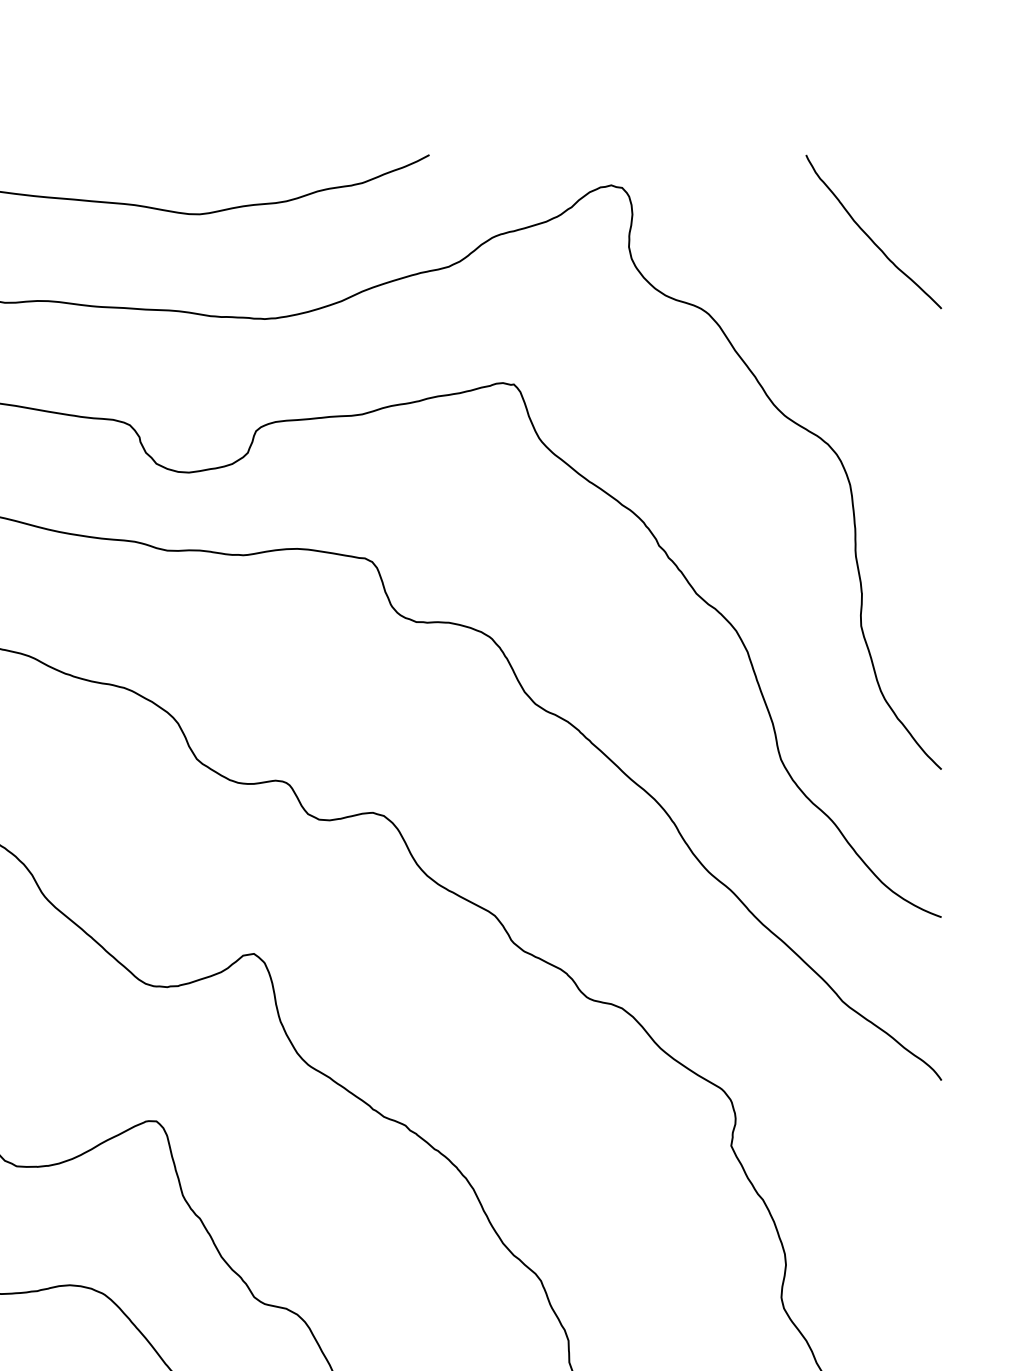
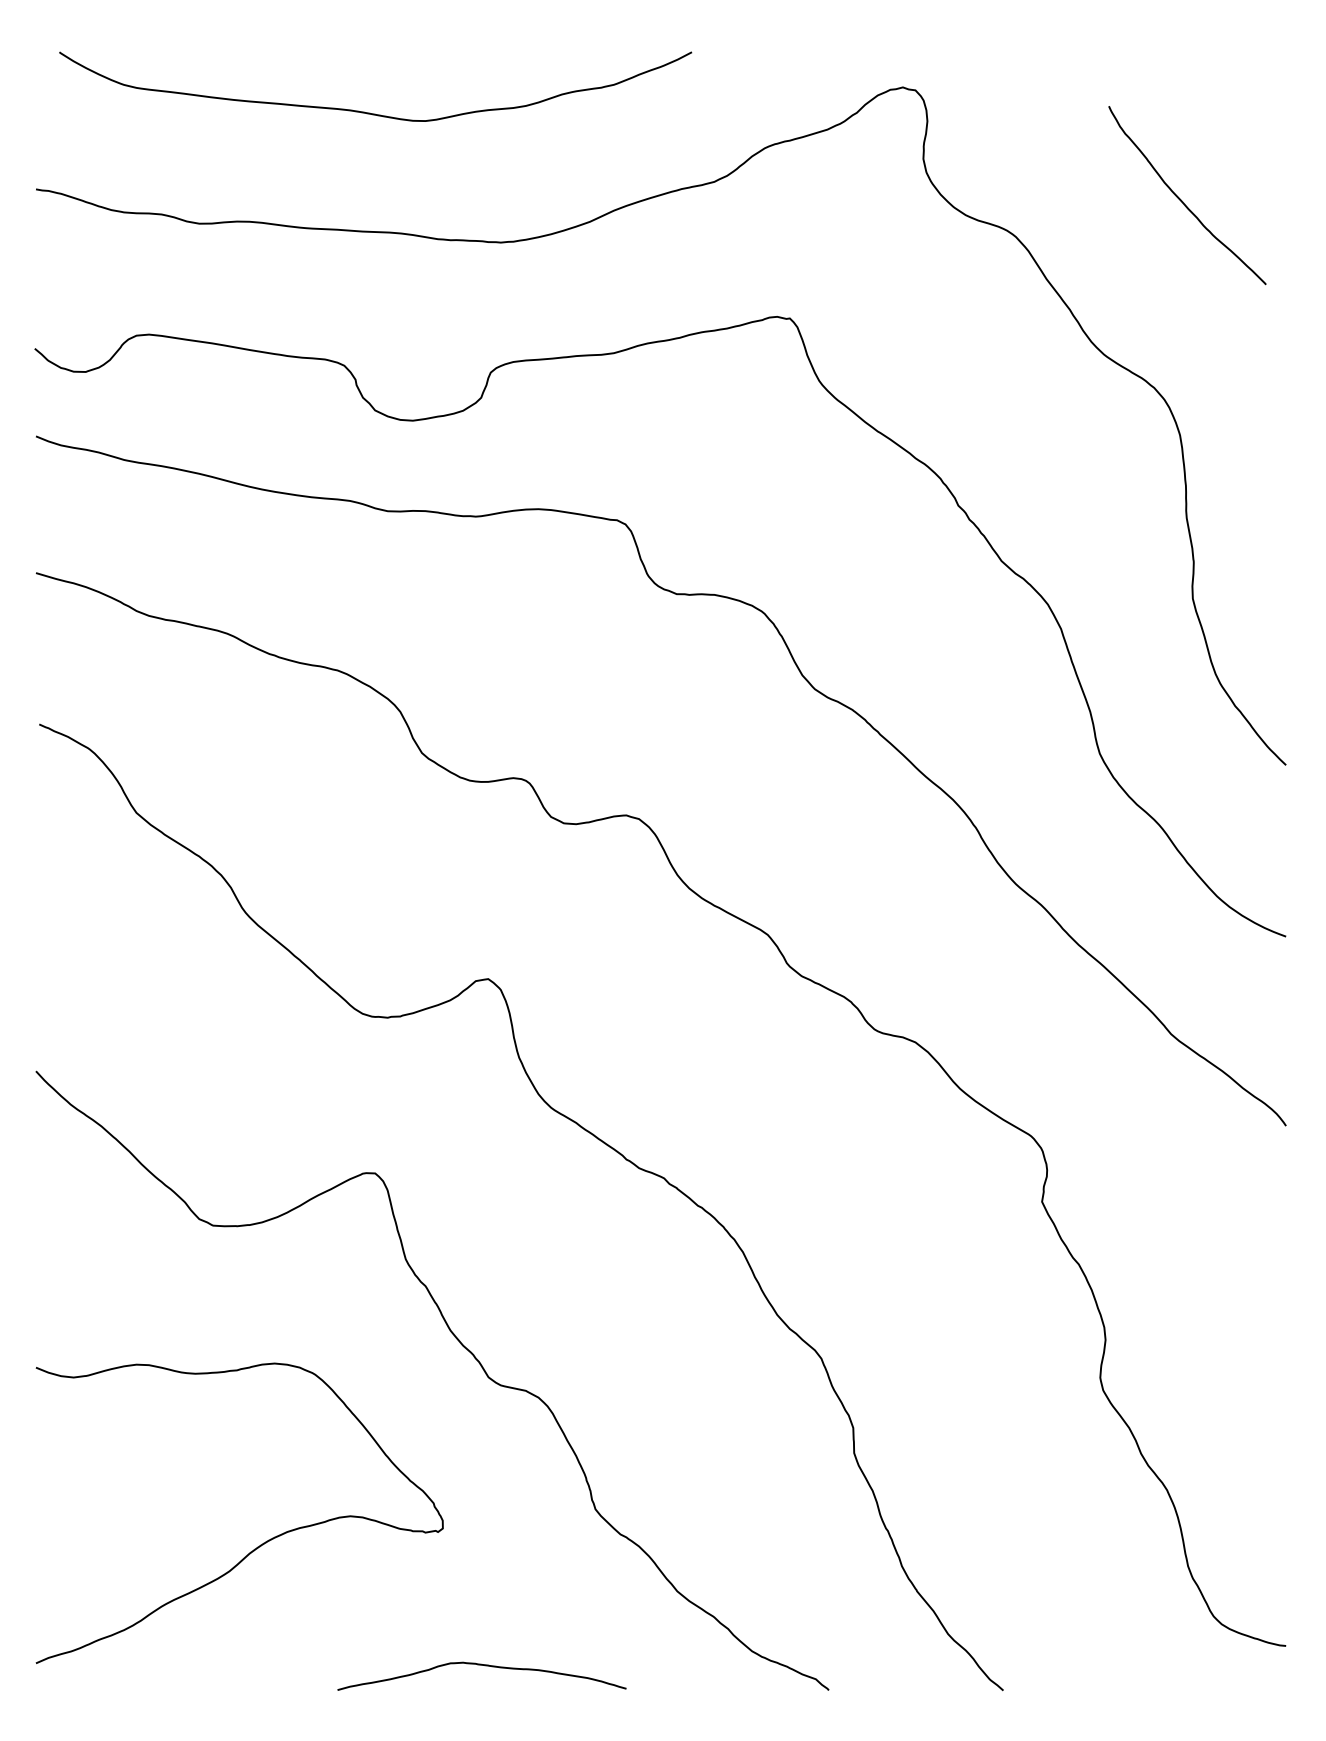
curve: (869, 236) -> (1182, 200), moved

